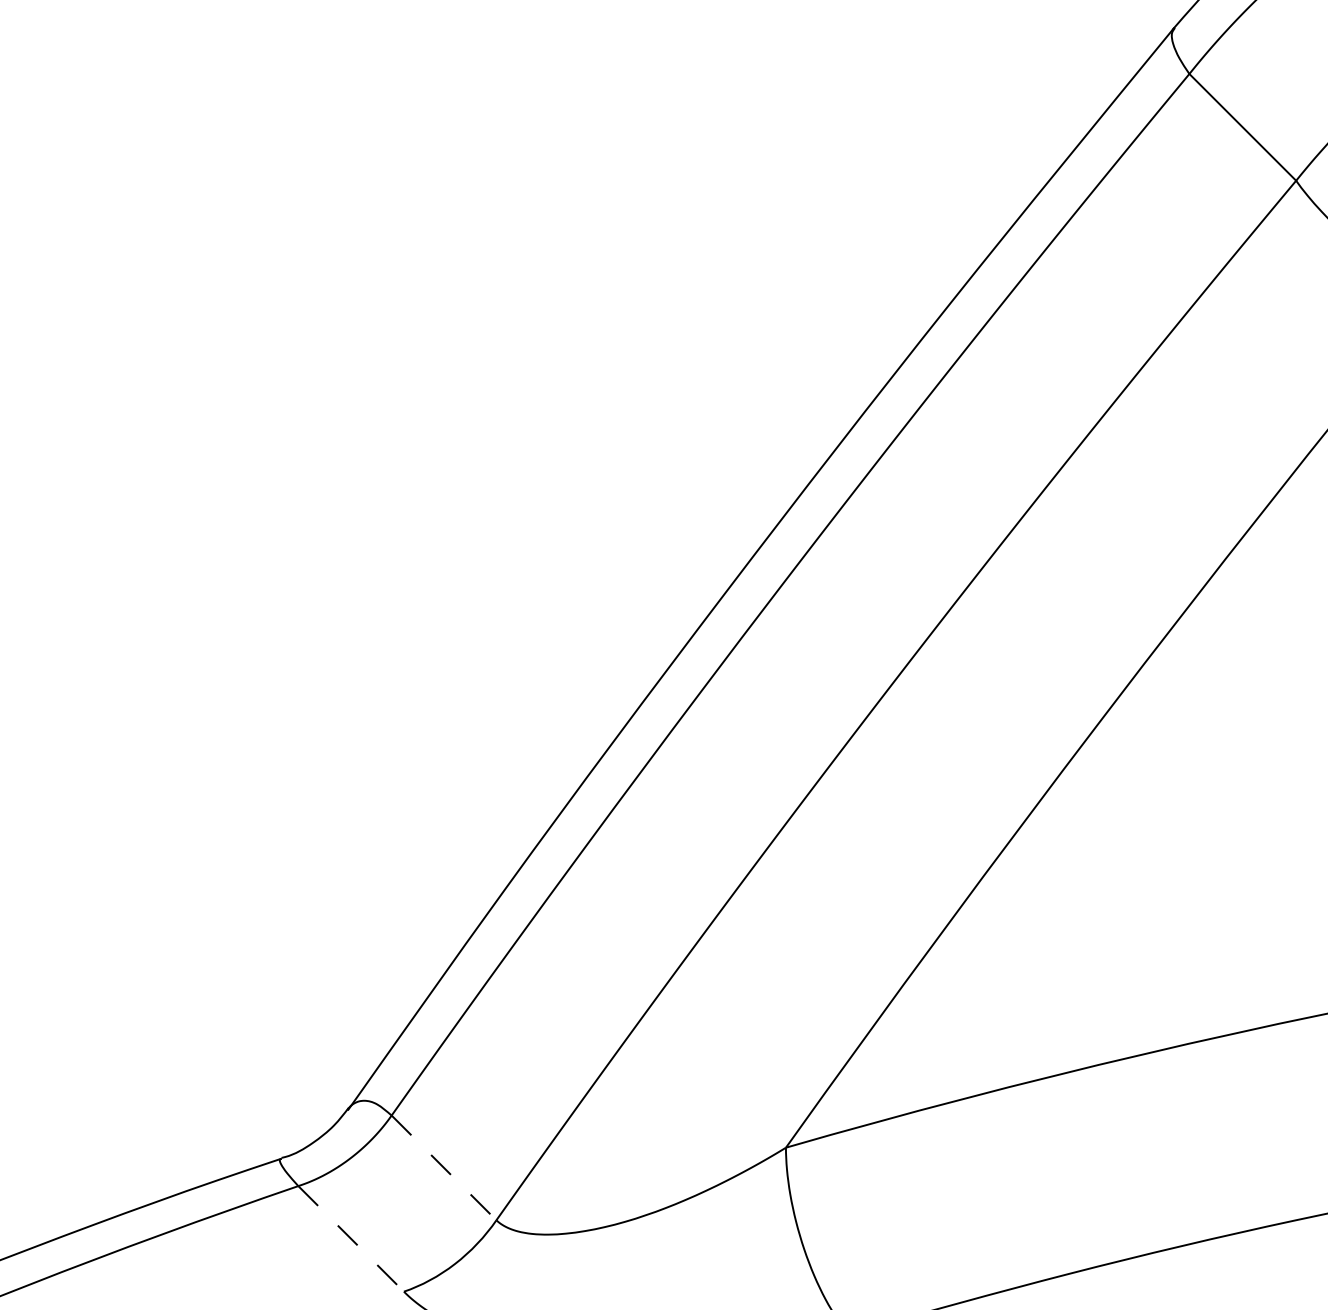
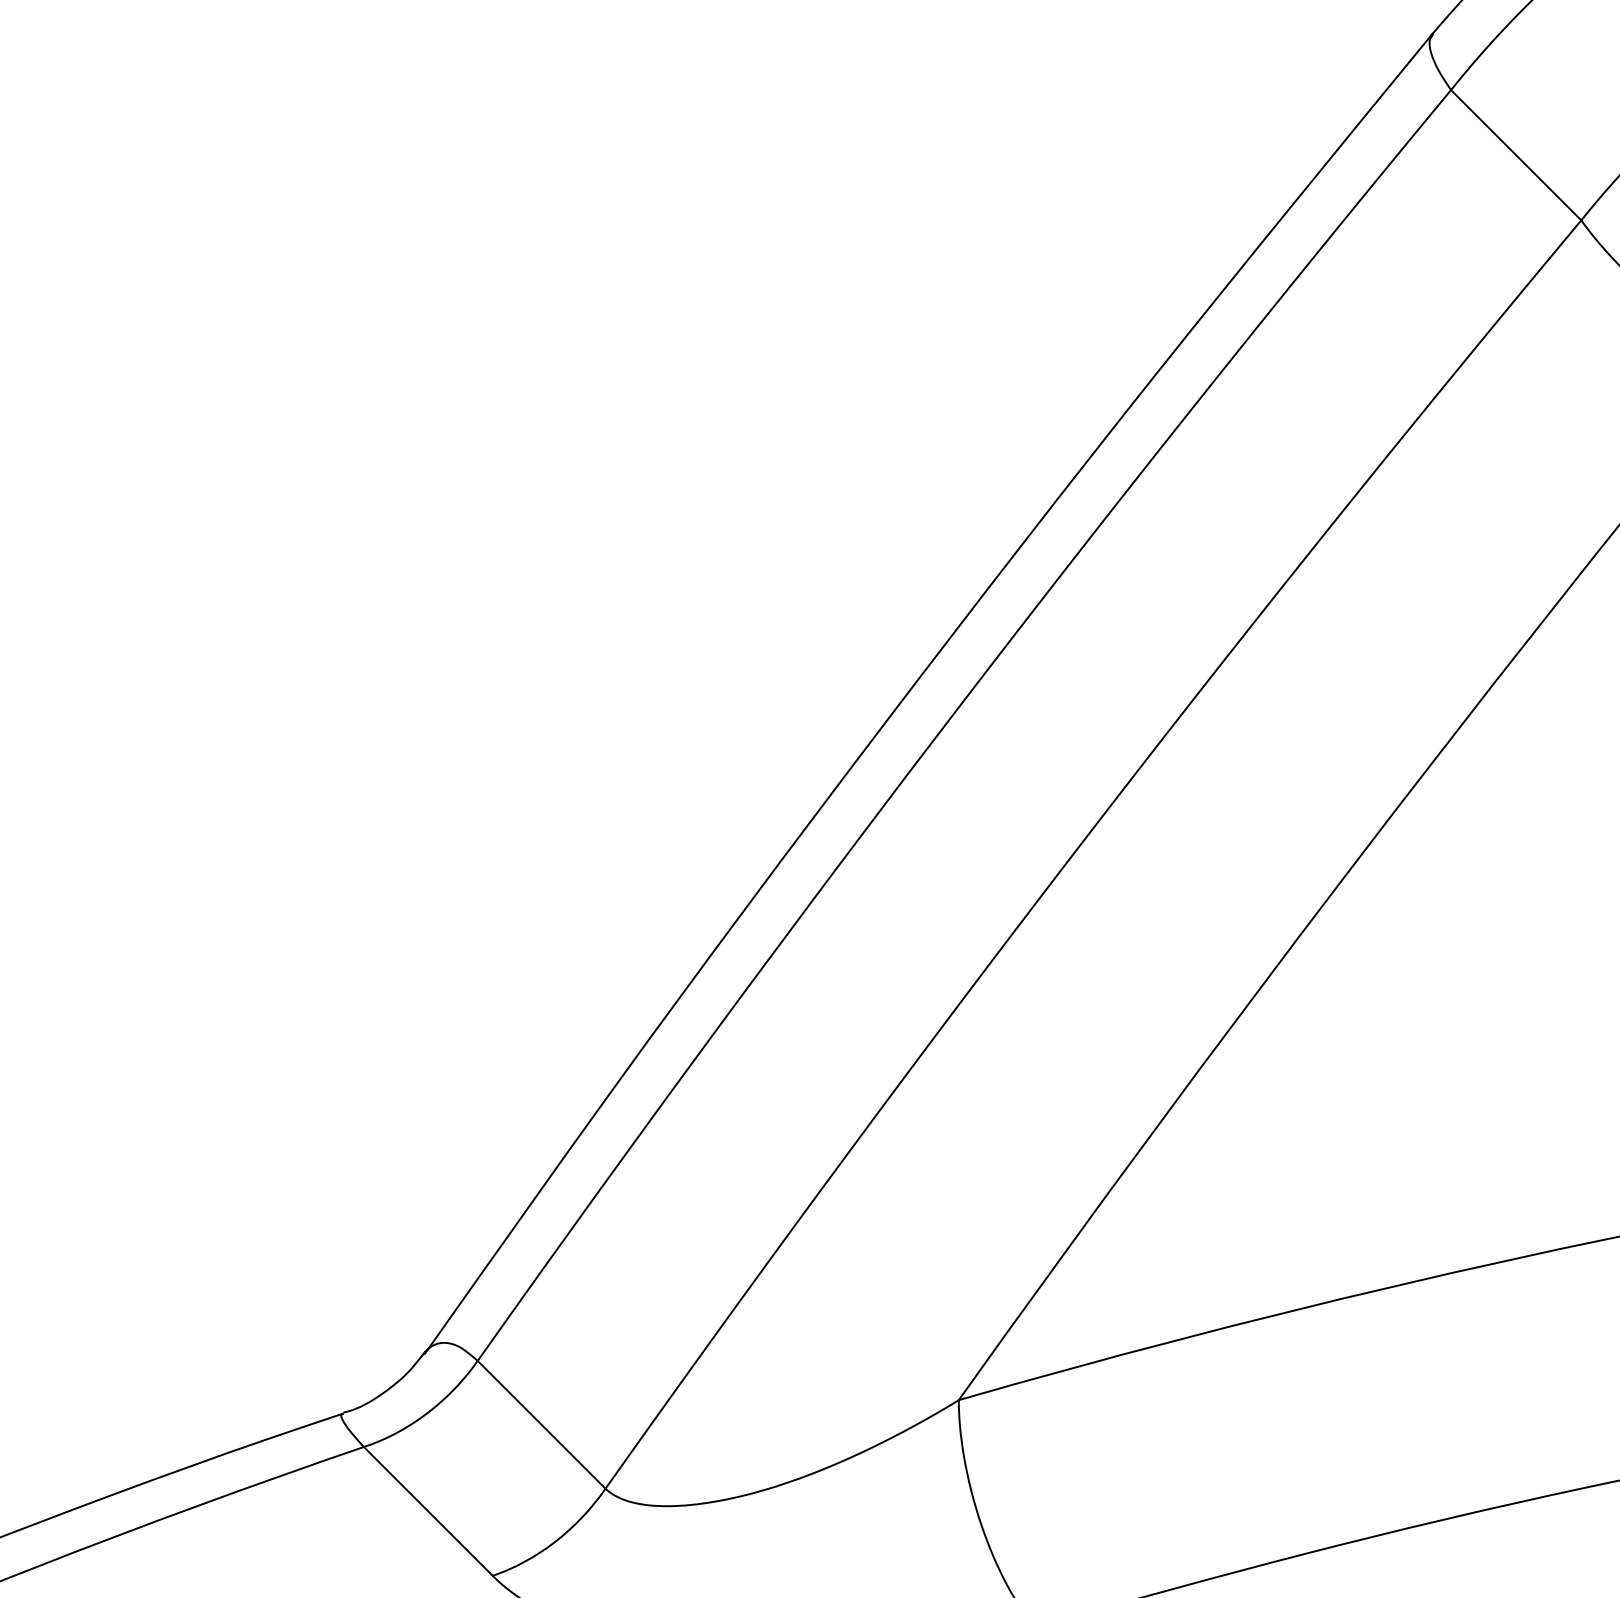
line: (444, 1168) -> (542, 1425), dashed -> solid
line: (351, 1238) -> (428, 1510), dashed -> solid

